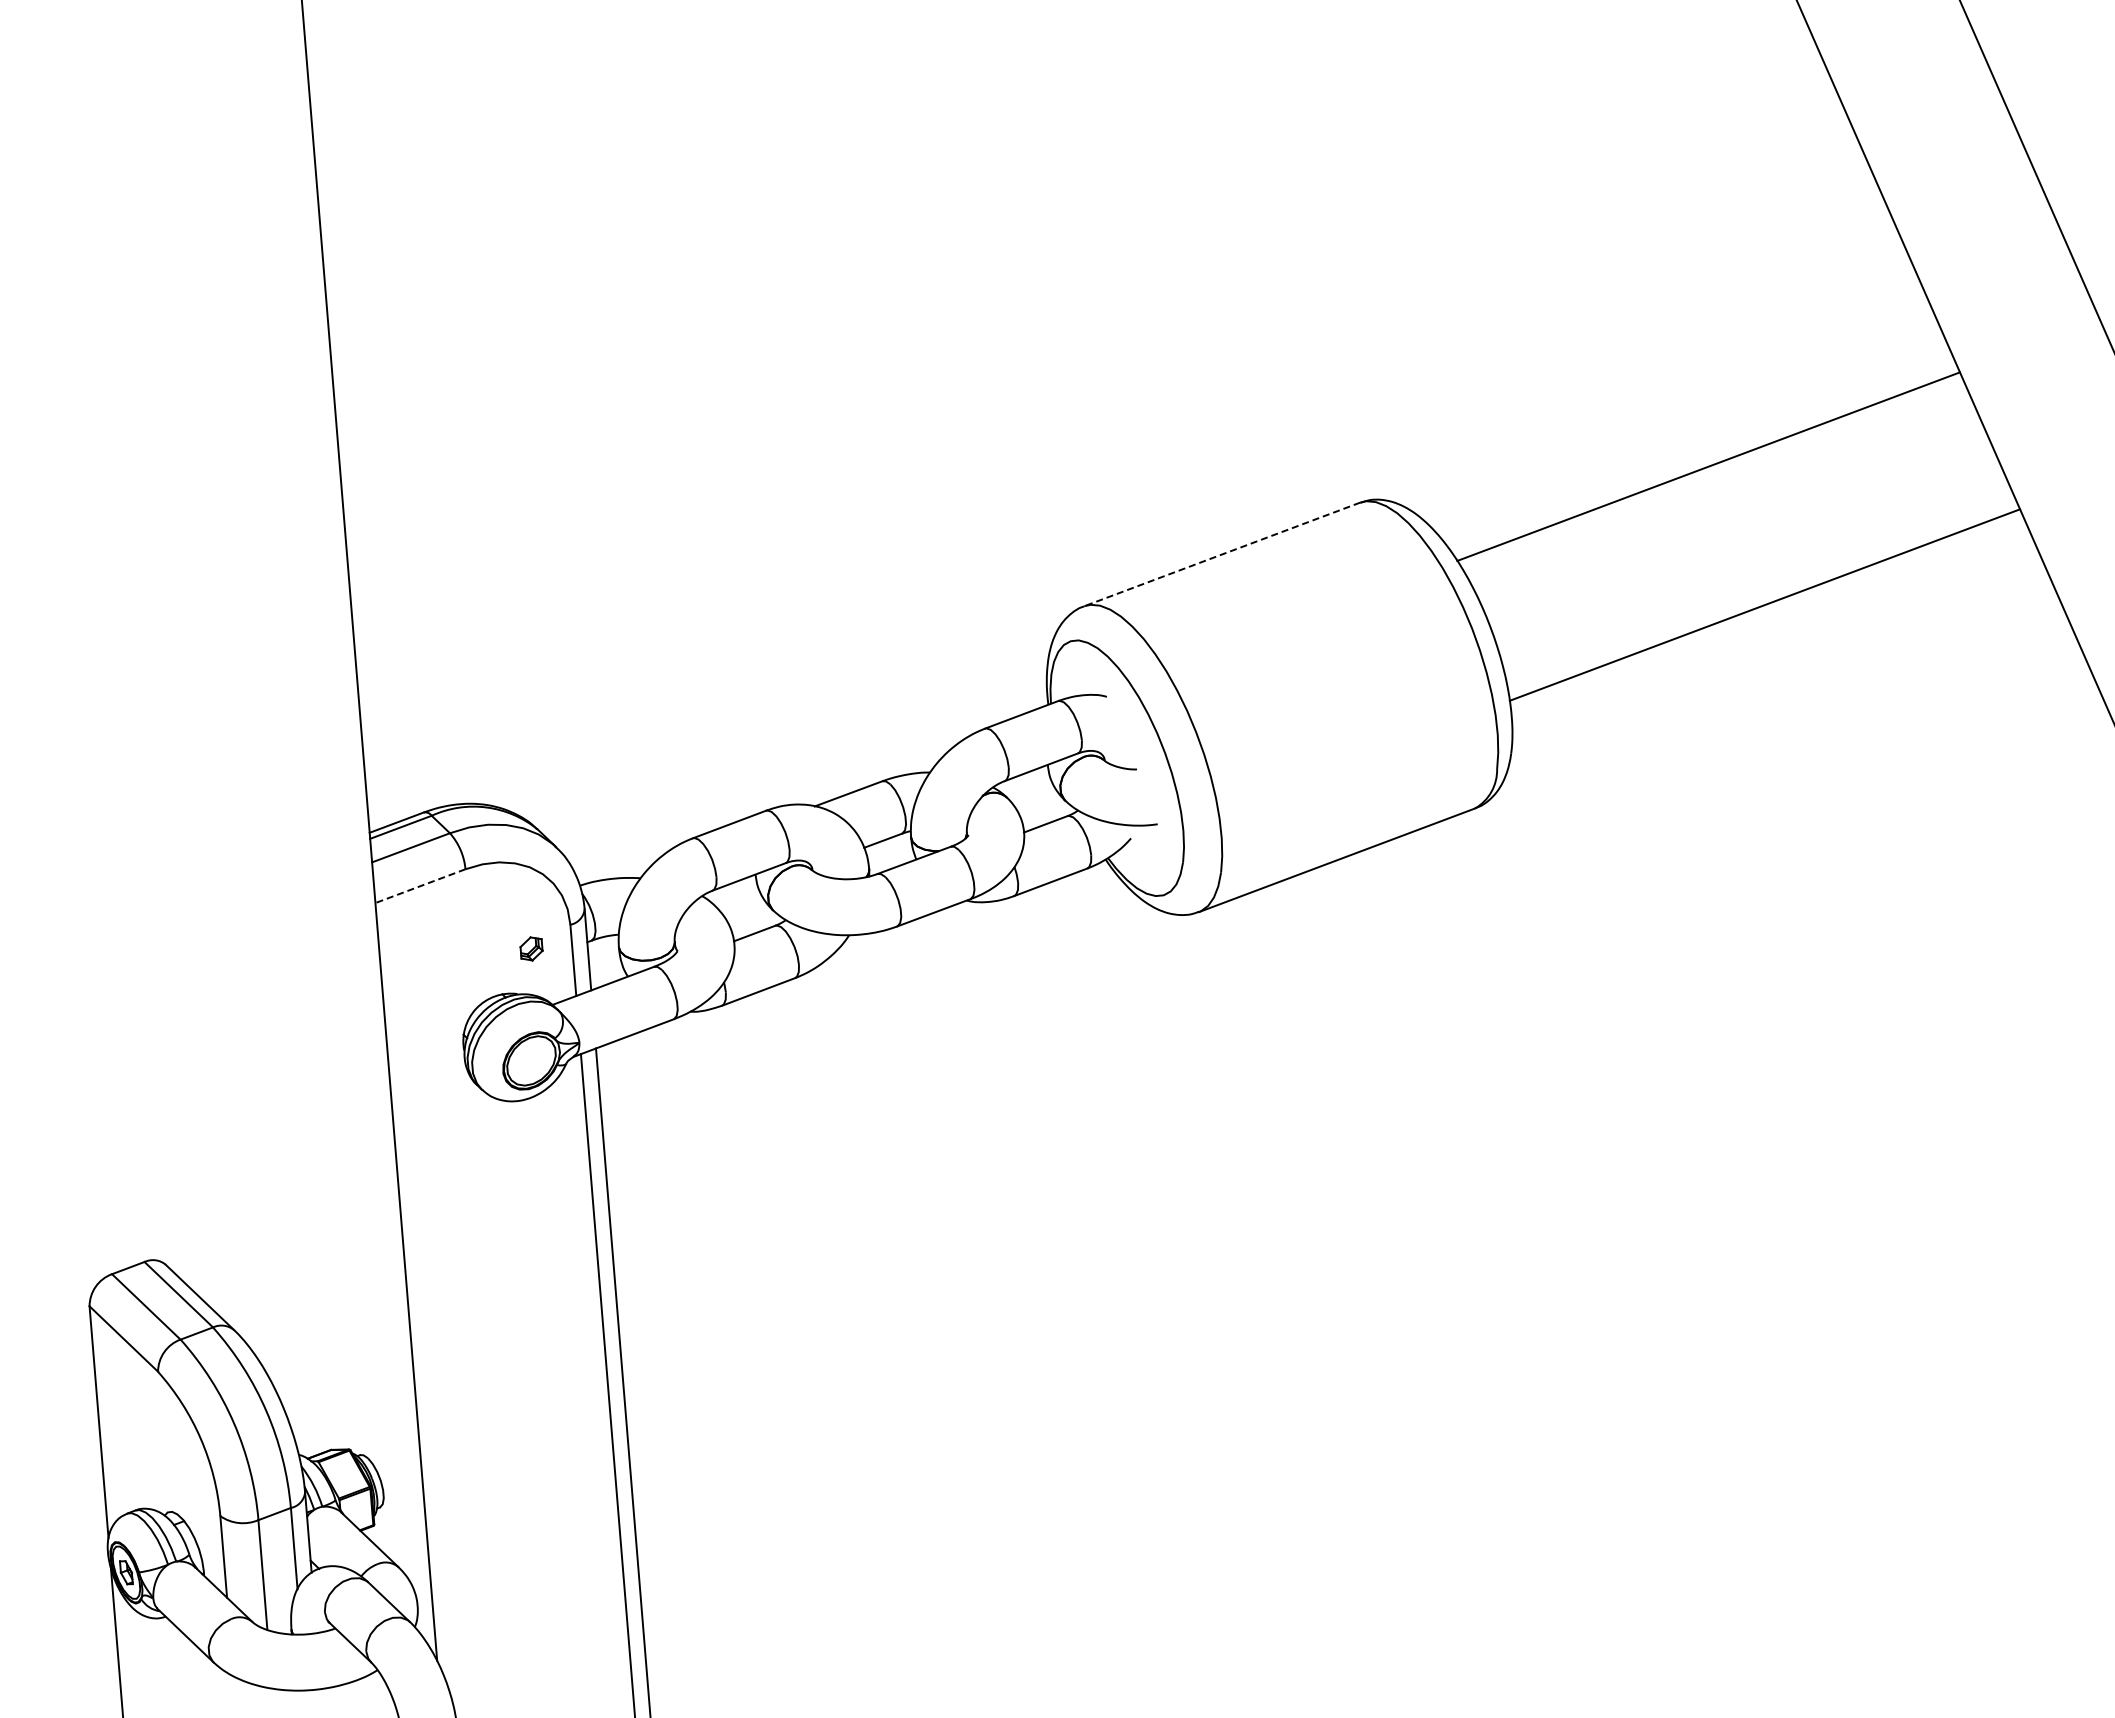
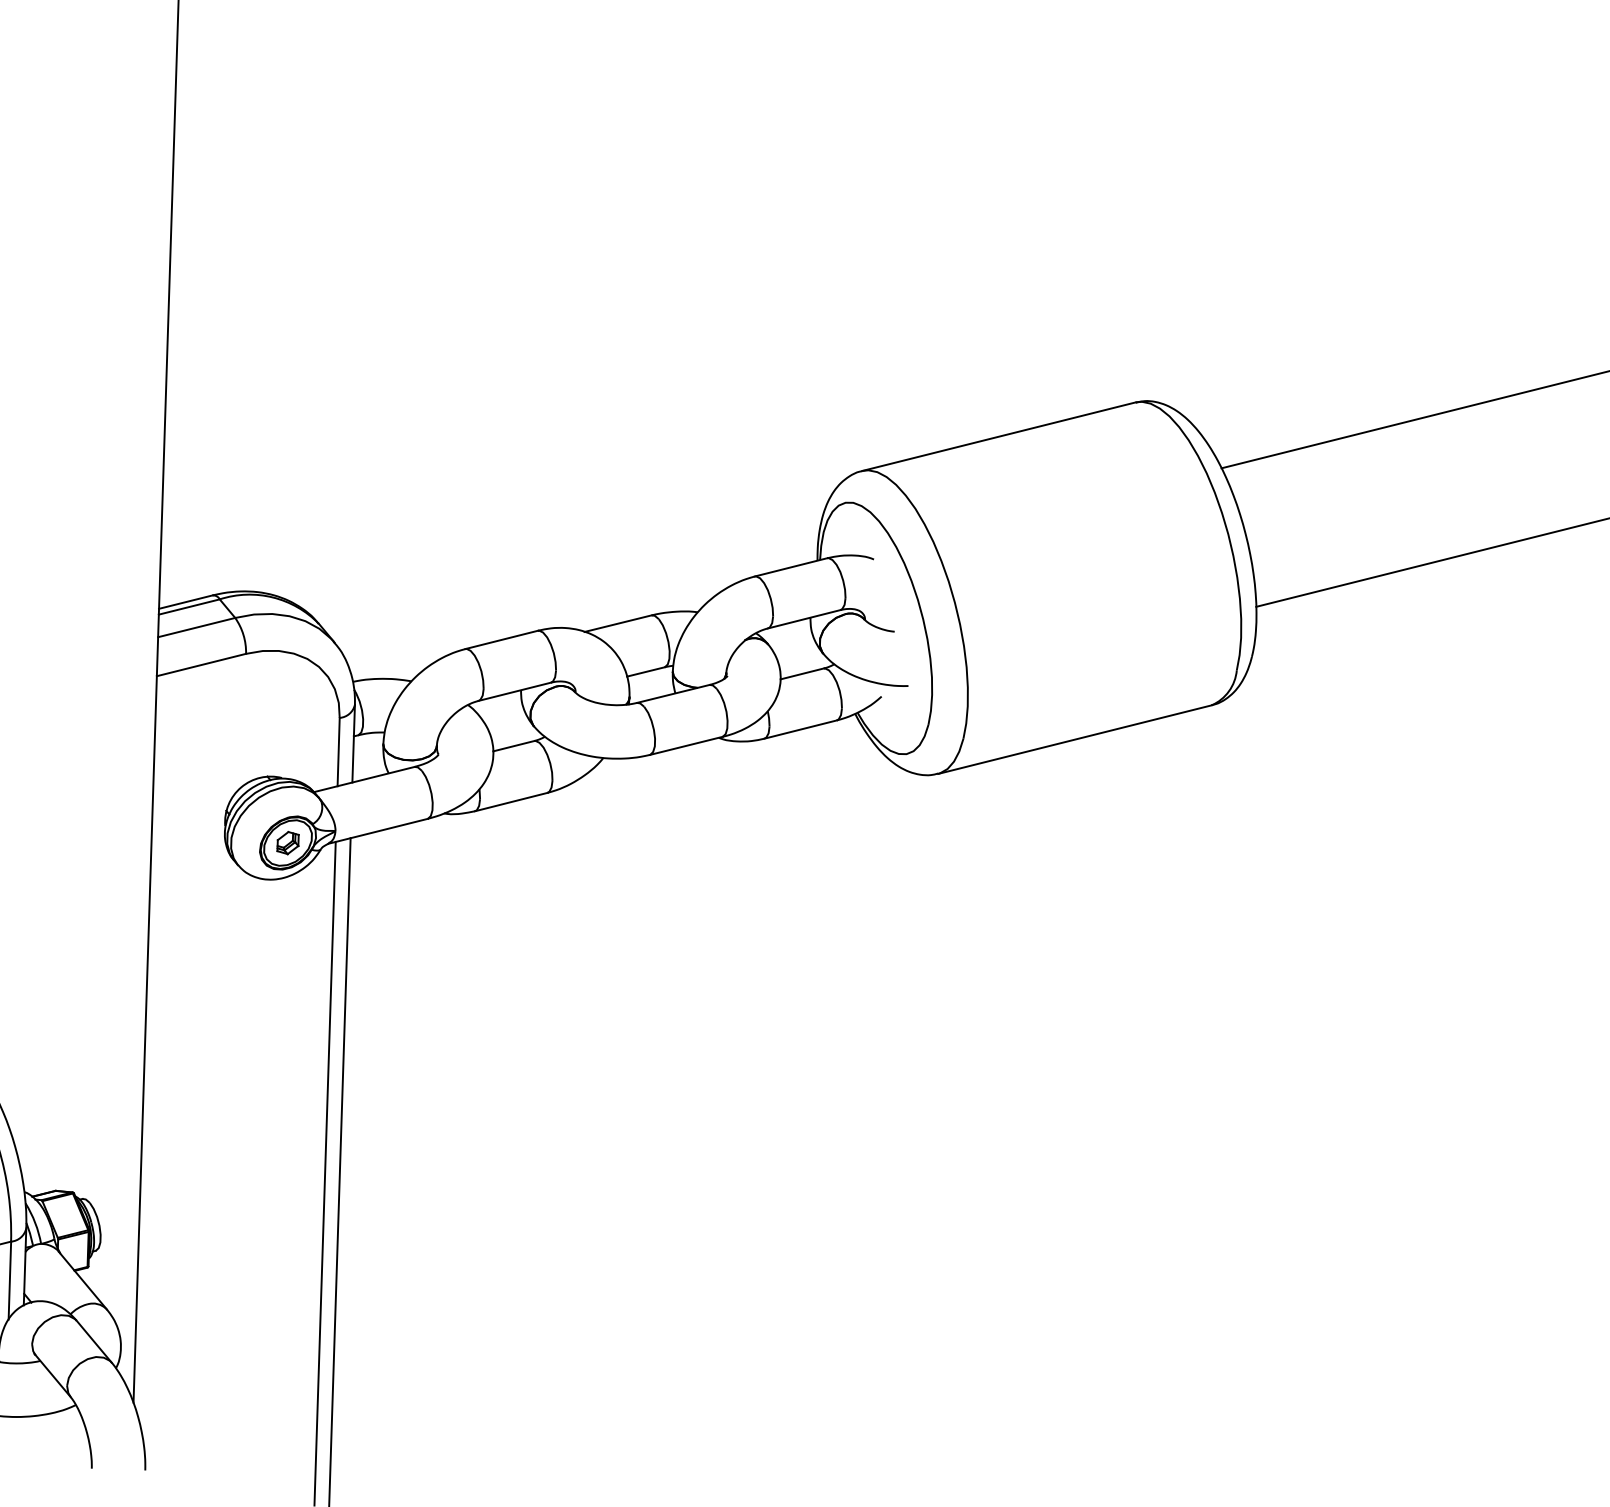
line: (1221, 554) -> (998, 436), dashed -> solid
line: (419, 886) -> (200, 665), dashed -> solid
part: (531, 948) -> (288, 842), moved

